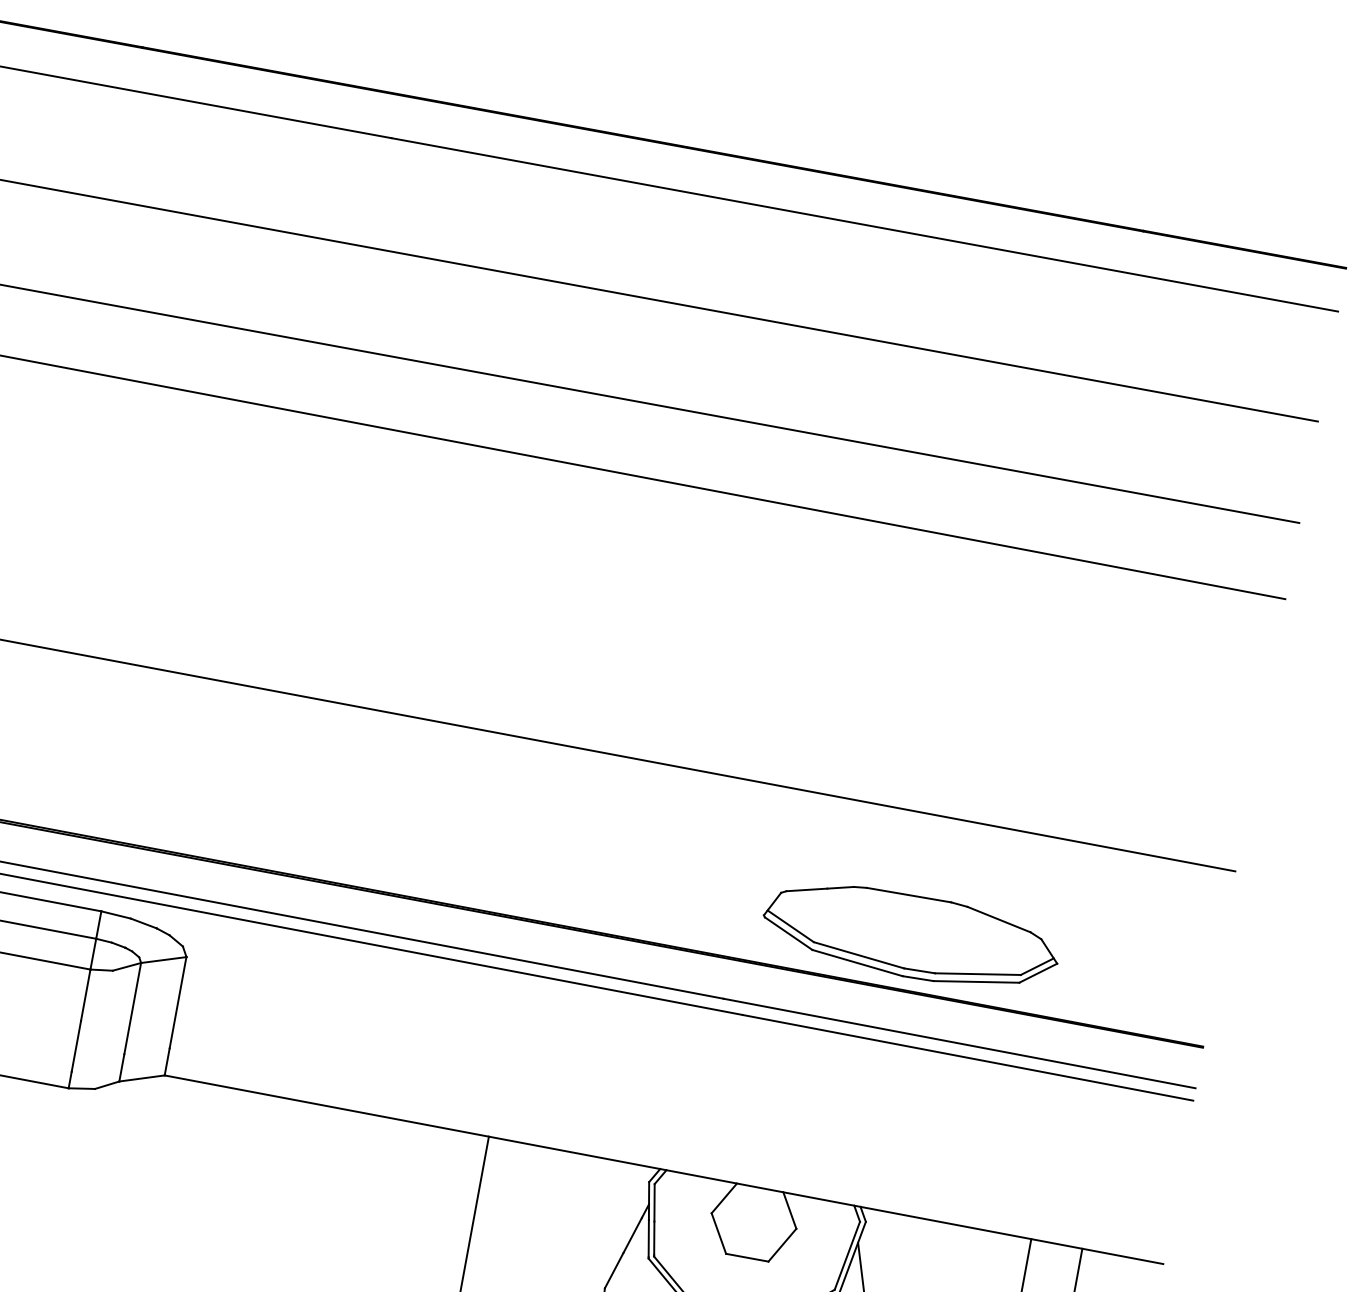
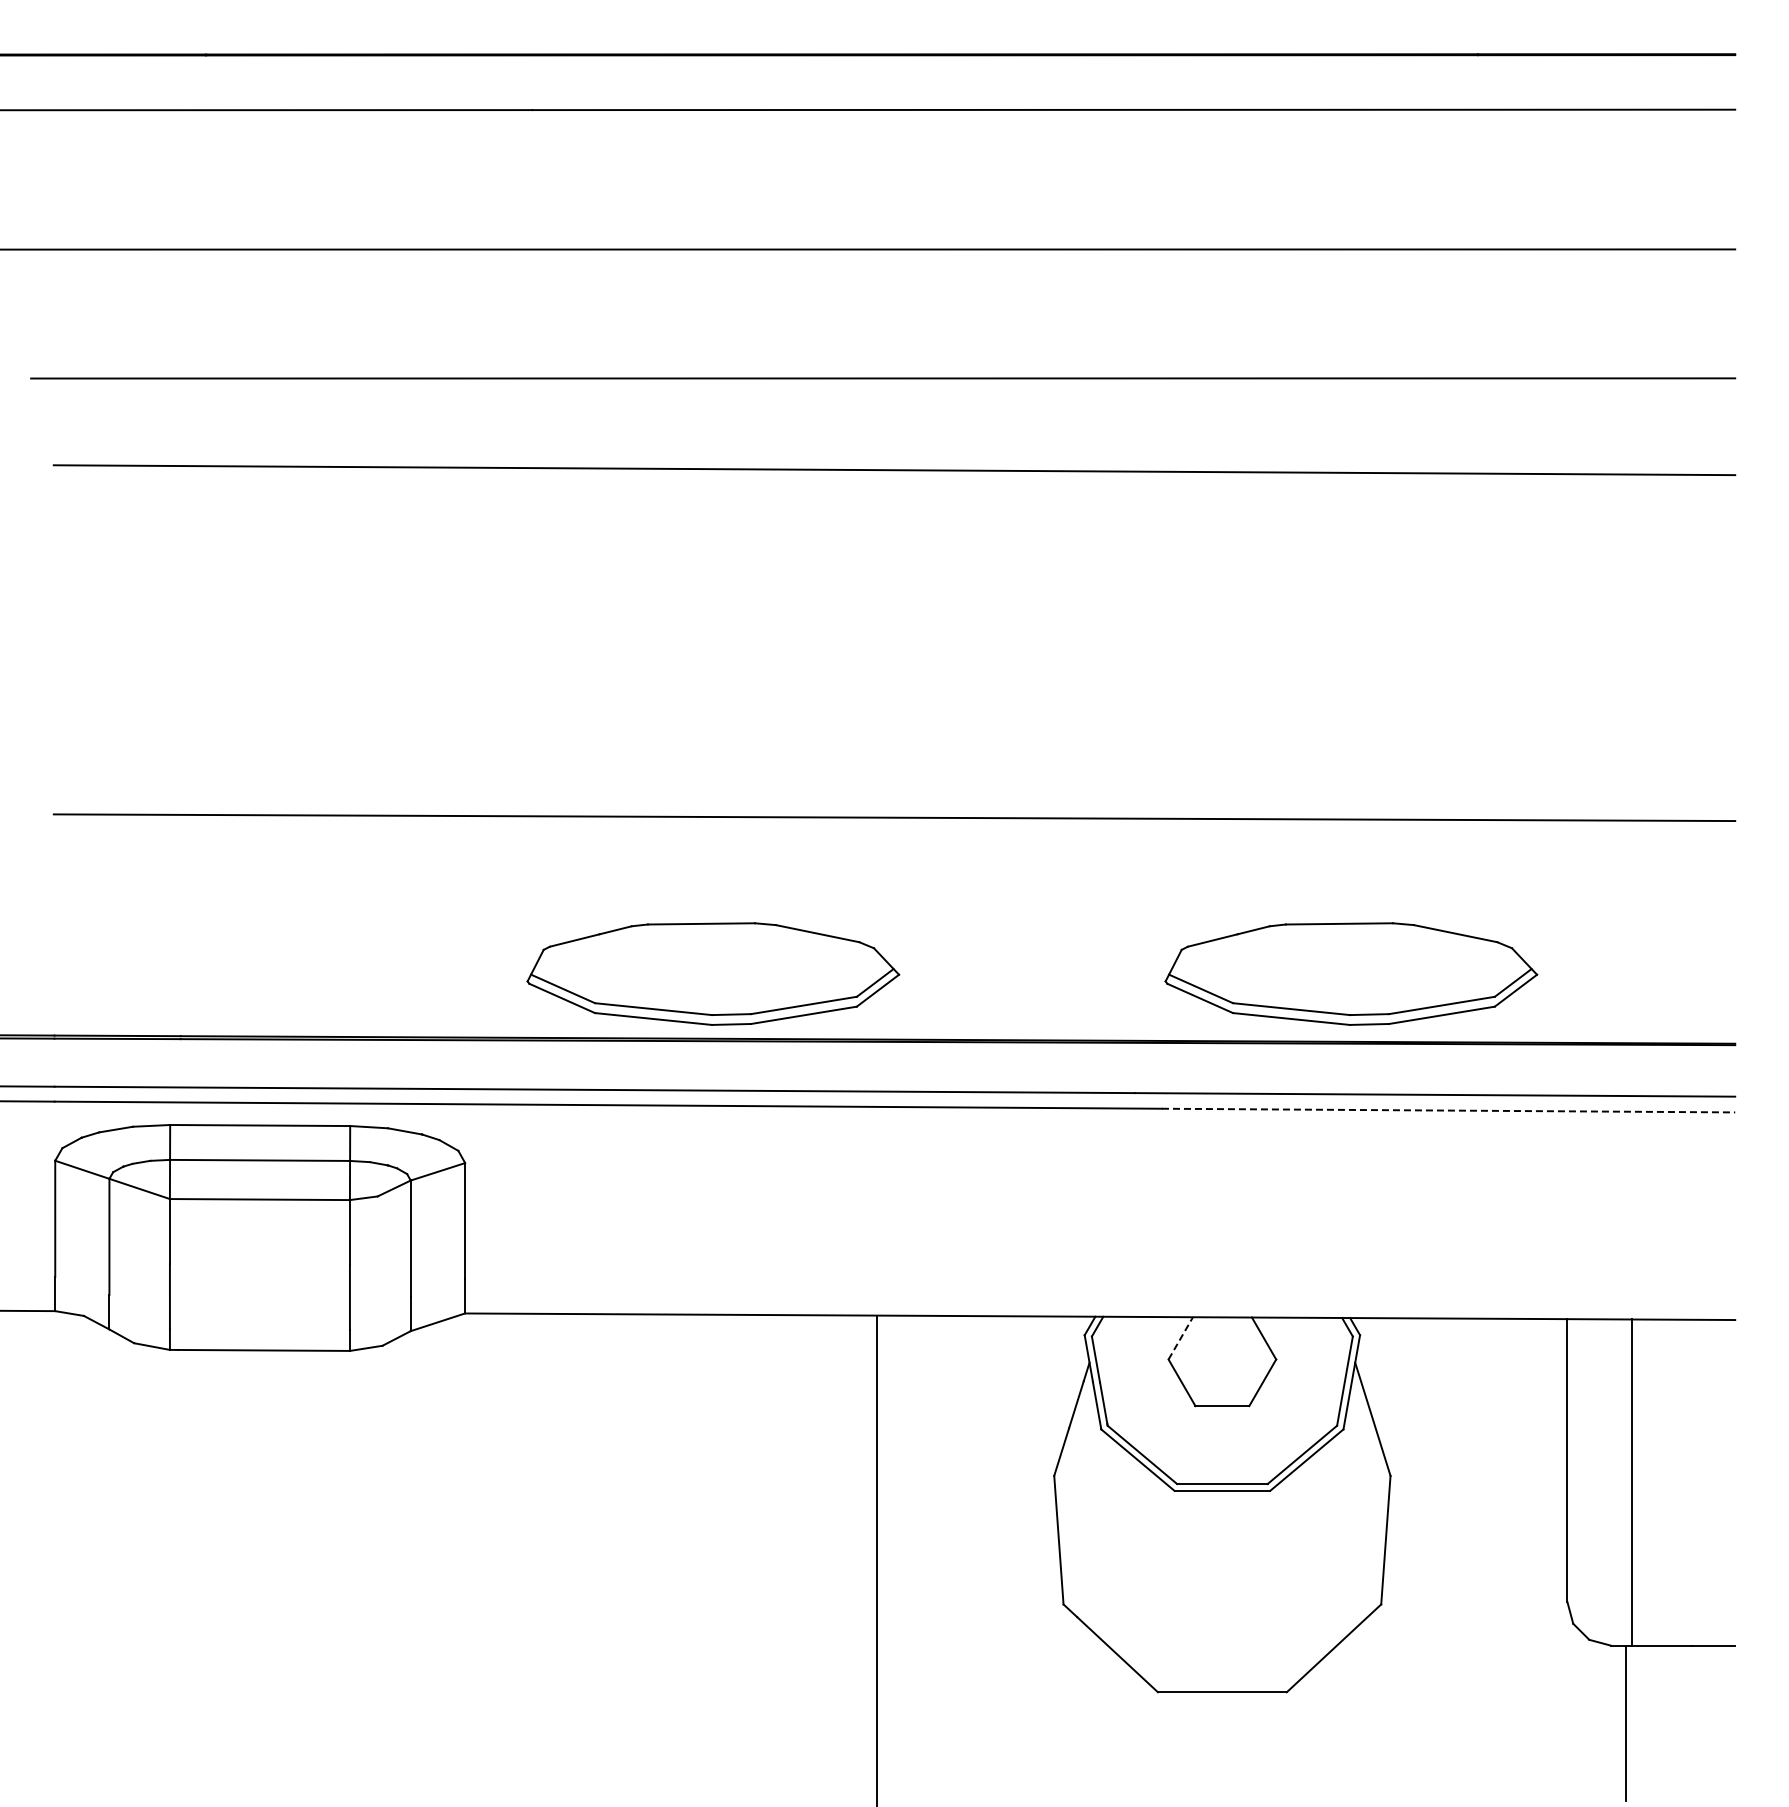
part: (409, 843) -> (713, 973), added
line: (967, 1057) -> (1448, 1110), solid -> dashed
line: (725, 1197) -> (1181, 1337), solid -> dashed

